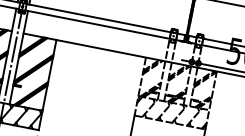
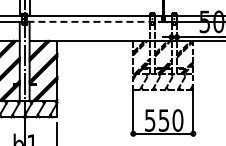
line: (105, 25) -> (95, 21), solid -> dashed

